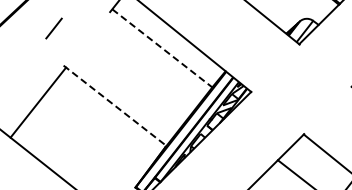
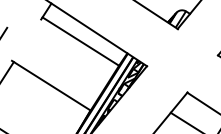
line: (162, 48) -> (80, 41), dashed -> solid
line: (115, 106) -> (51, 86), dashed -> solid

